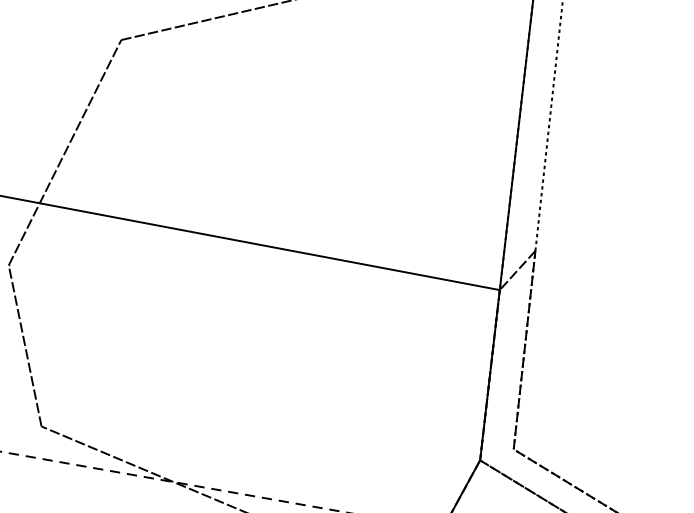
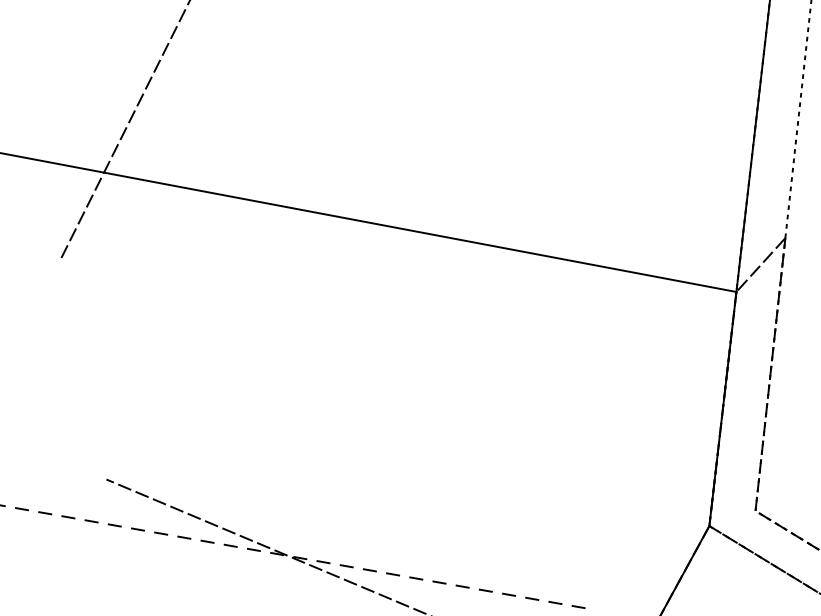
line: (24, 345) -> (83, 368), removed

